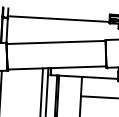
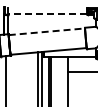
line: (58, 18) -> (47, 13), solid -> dashed
line: (57, 42) -> (47, 31), solid -> dashed

